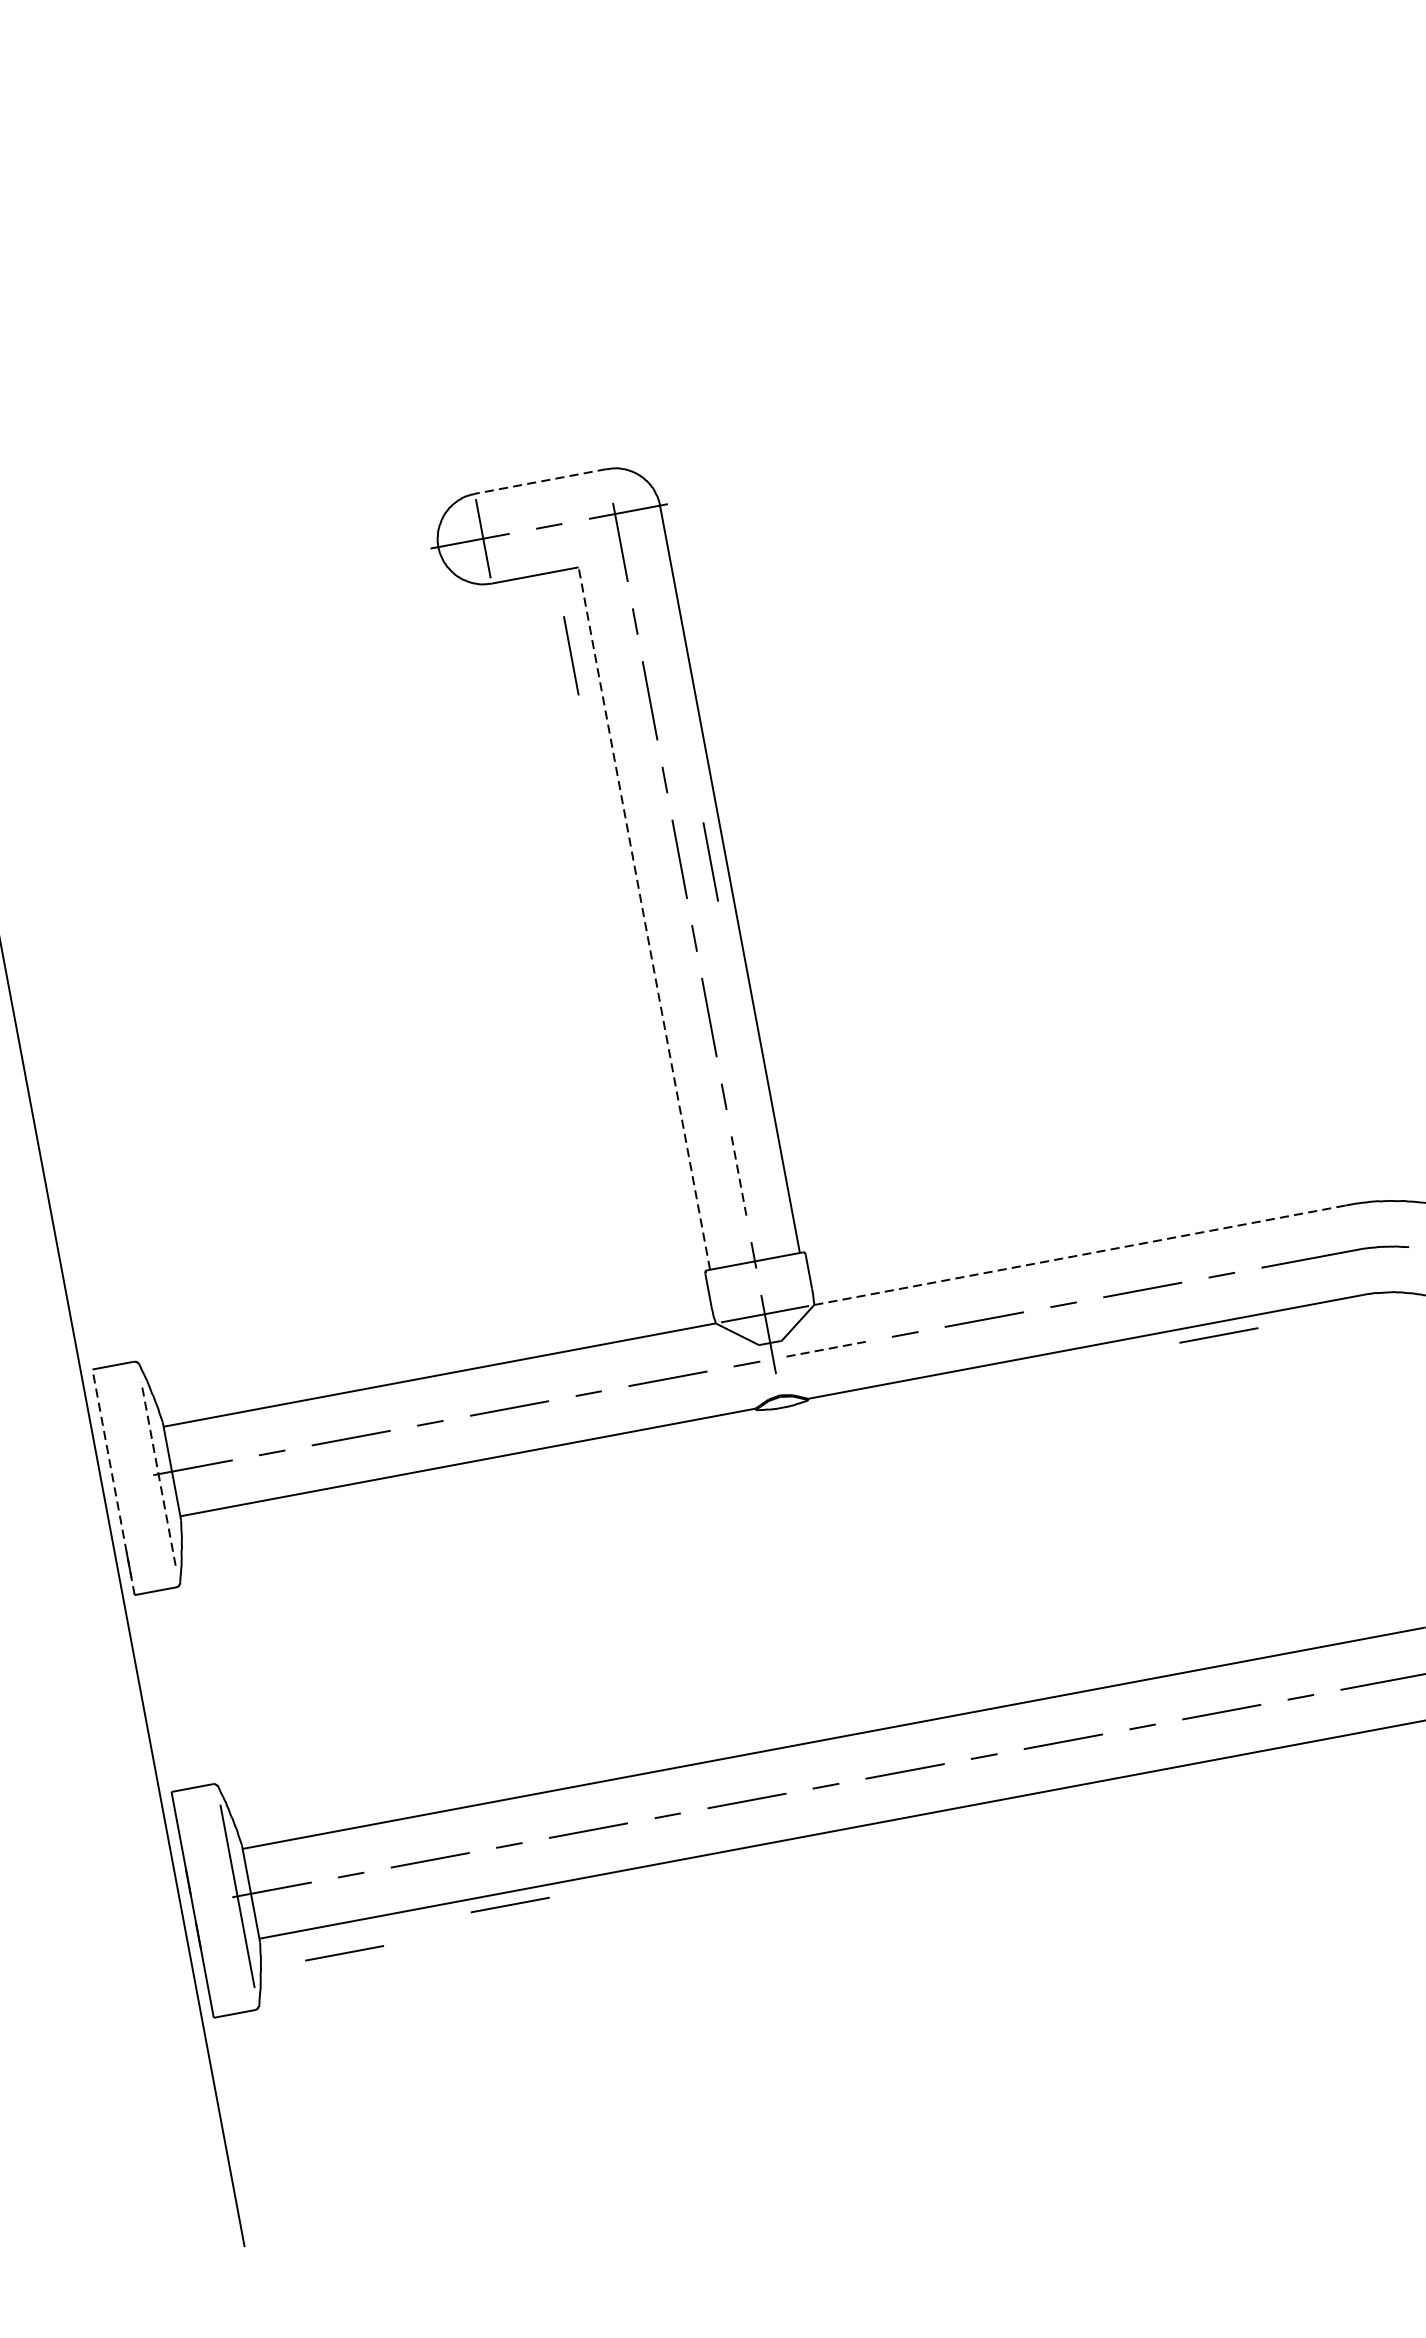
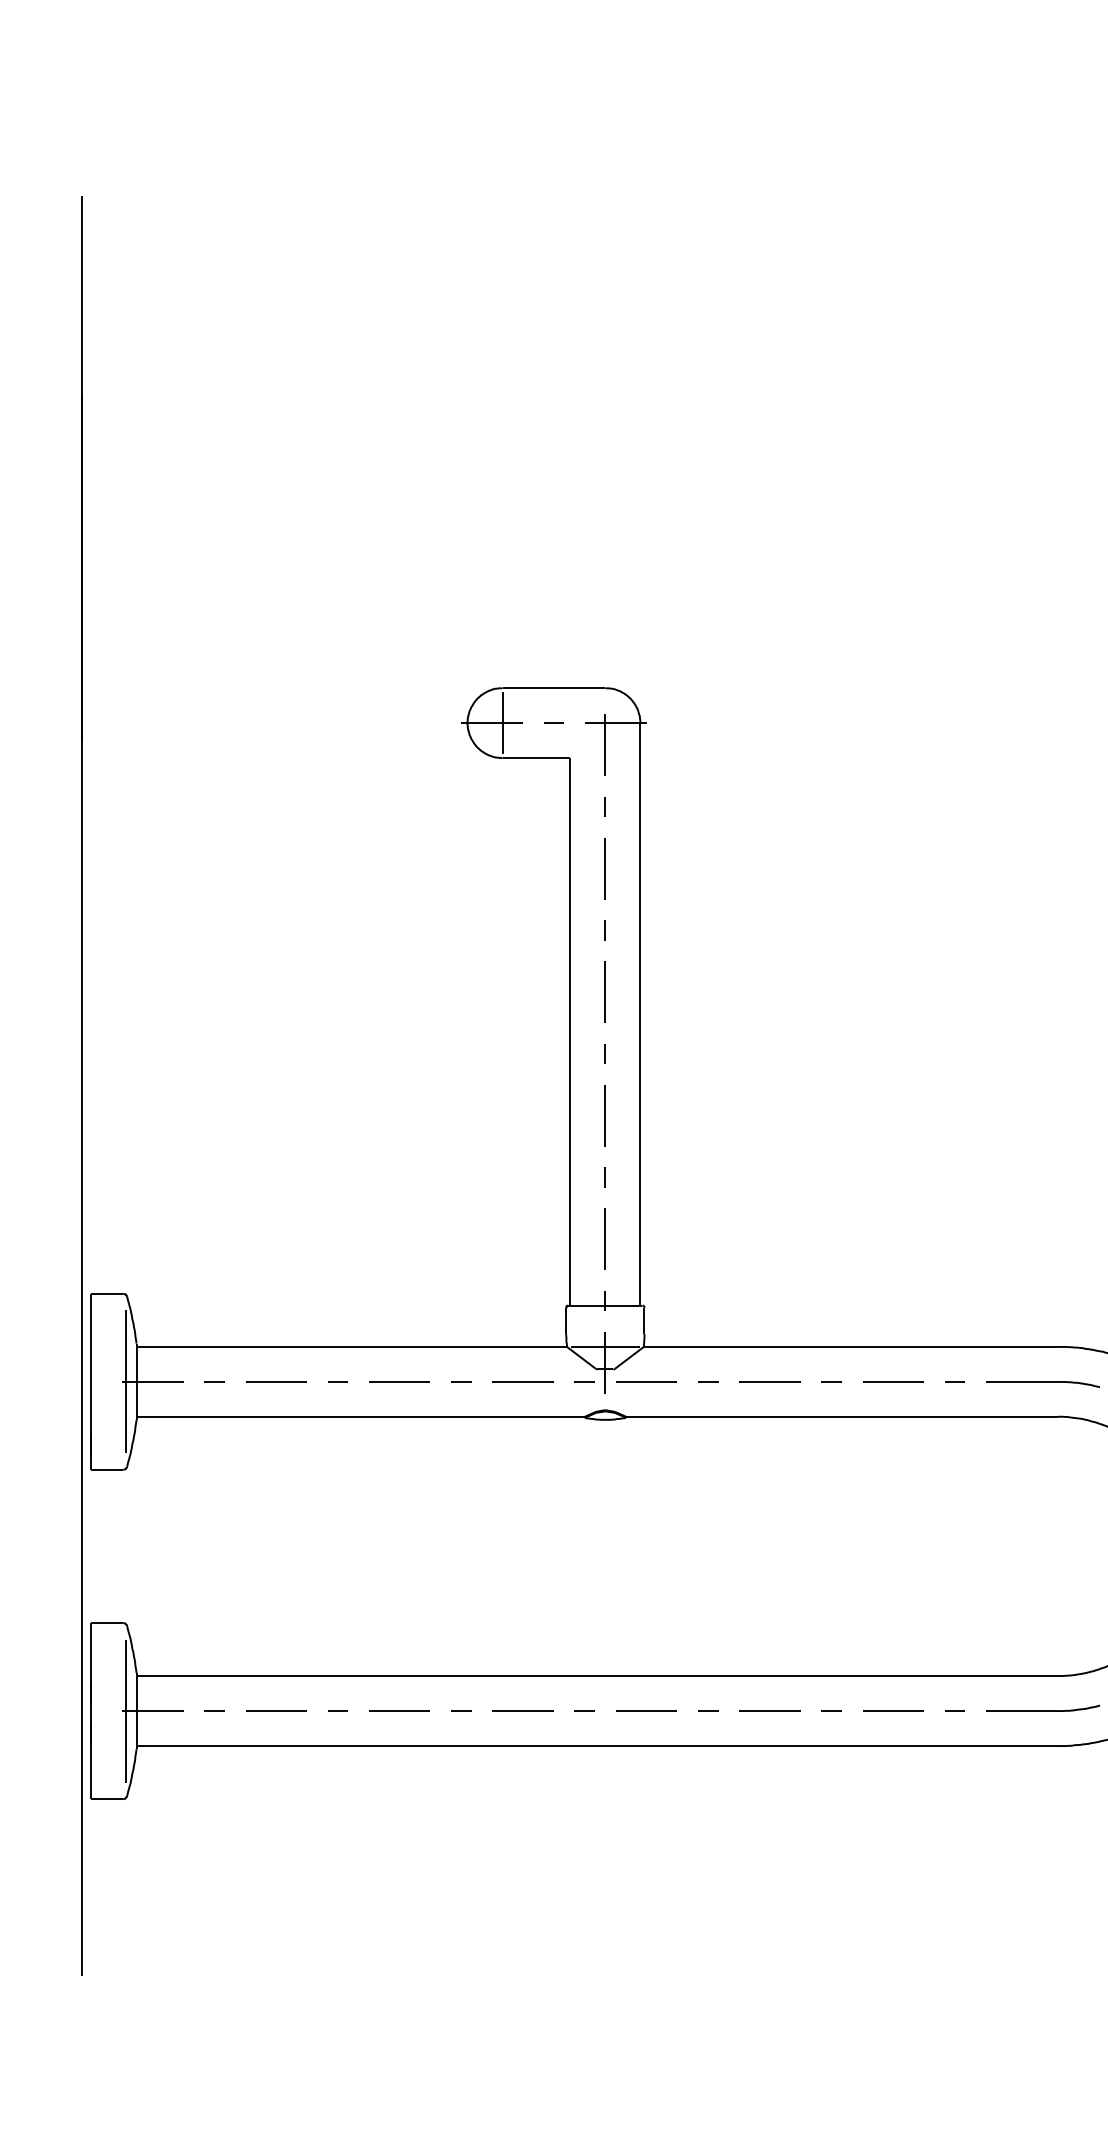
line: (540, 482) -> (553, 688), dashed -> solid
line: (570, 655) -> (551, 823), removed
line: (709, 861) -> (627, 998), removed
line: (644, 917) -> (570, 1031), dashed -> solid
line: (739, 1176) -> (605, 1239), dashed -> solid
line: (1080, 1254) -> (851, 1346), dashed -> solid
line: (1219, 1334) -> (944, 1426), removed
line: (825, 1348) -> (646, 1381), dashed -> solid
line: (158, 1473) -> (126, 1381), dashed -> solid
line: (114, 1481) -> (91, 1381), dashed -> solid
line: (509, 1904) -> (329, 1755), removed
line: (344, 1952) -> (198, 1768), removed

